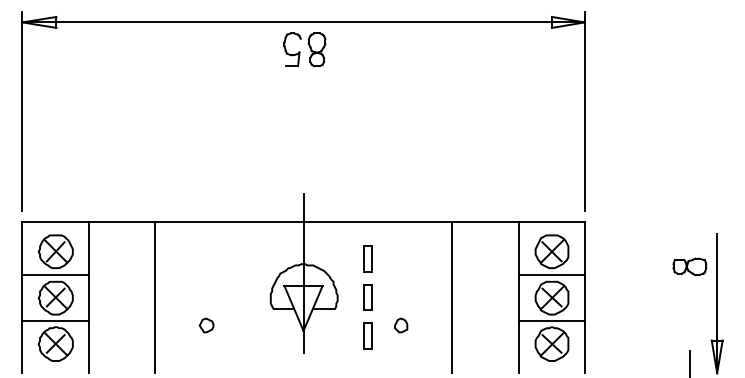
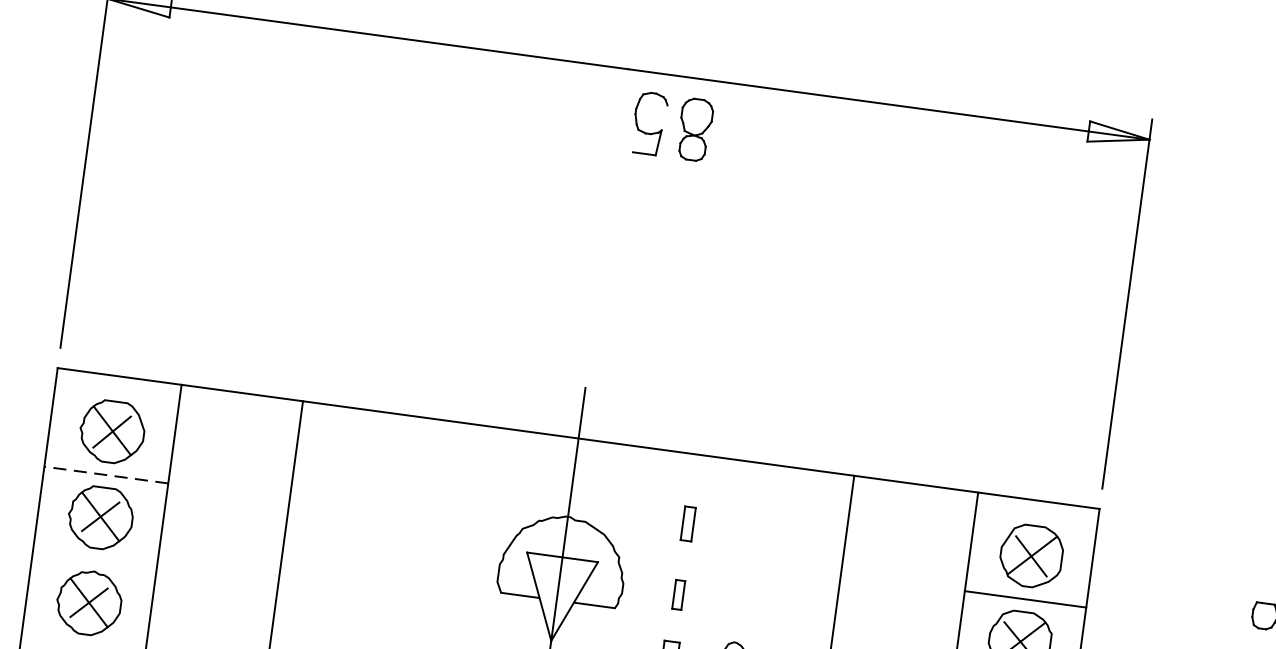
part: (304, 49) -> (671, 126), moved
part: (367, 258) -> (687, 522), size x0.7
line: (55, 274) -> (105, 474), solid -> dashed
part: (367, 297) -> (678, 594), size x0.6
line: (55, 321) -> (94, 561), removed
part: (206, 325) -> (372, 606), removed

